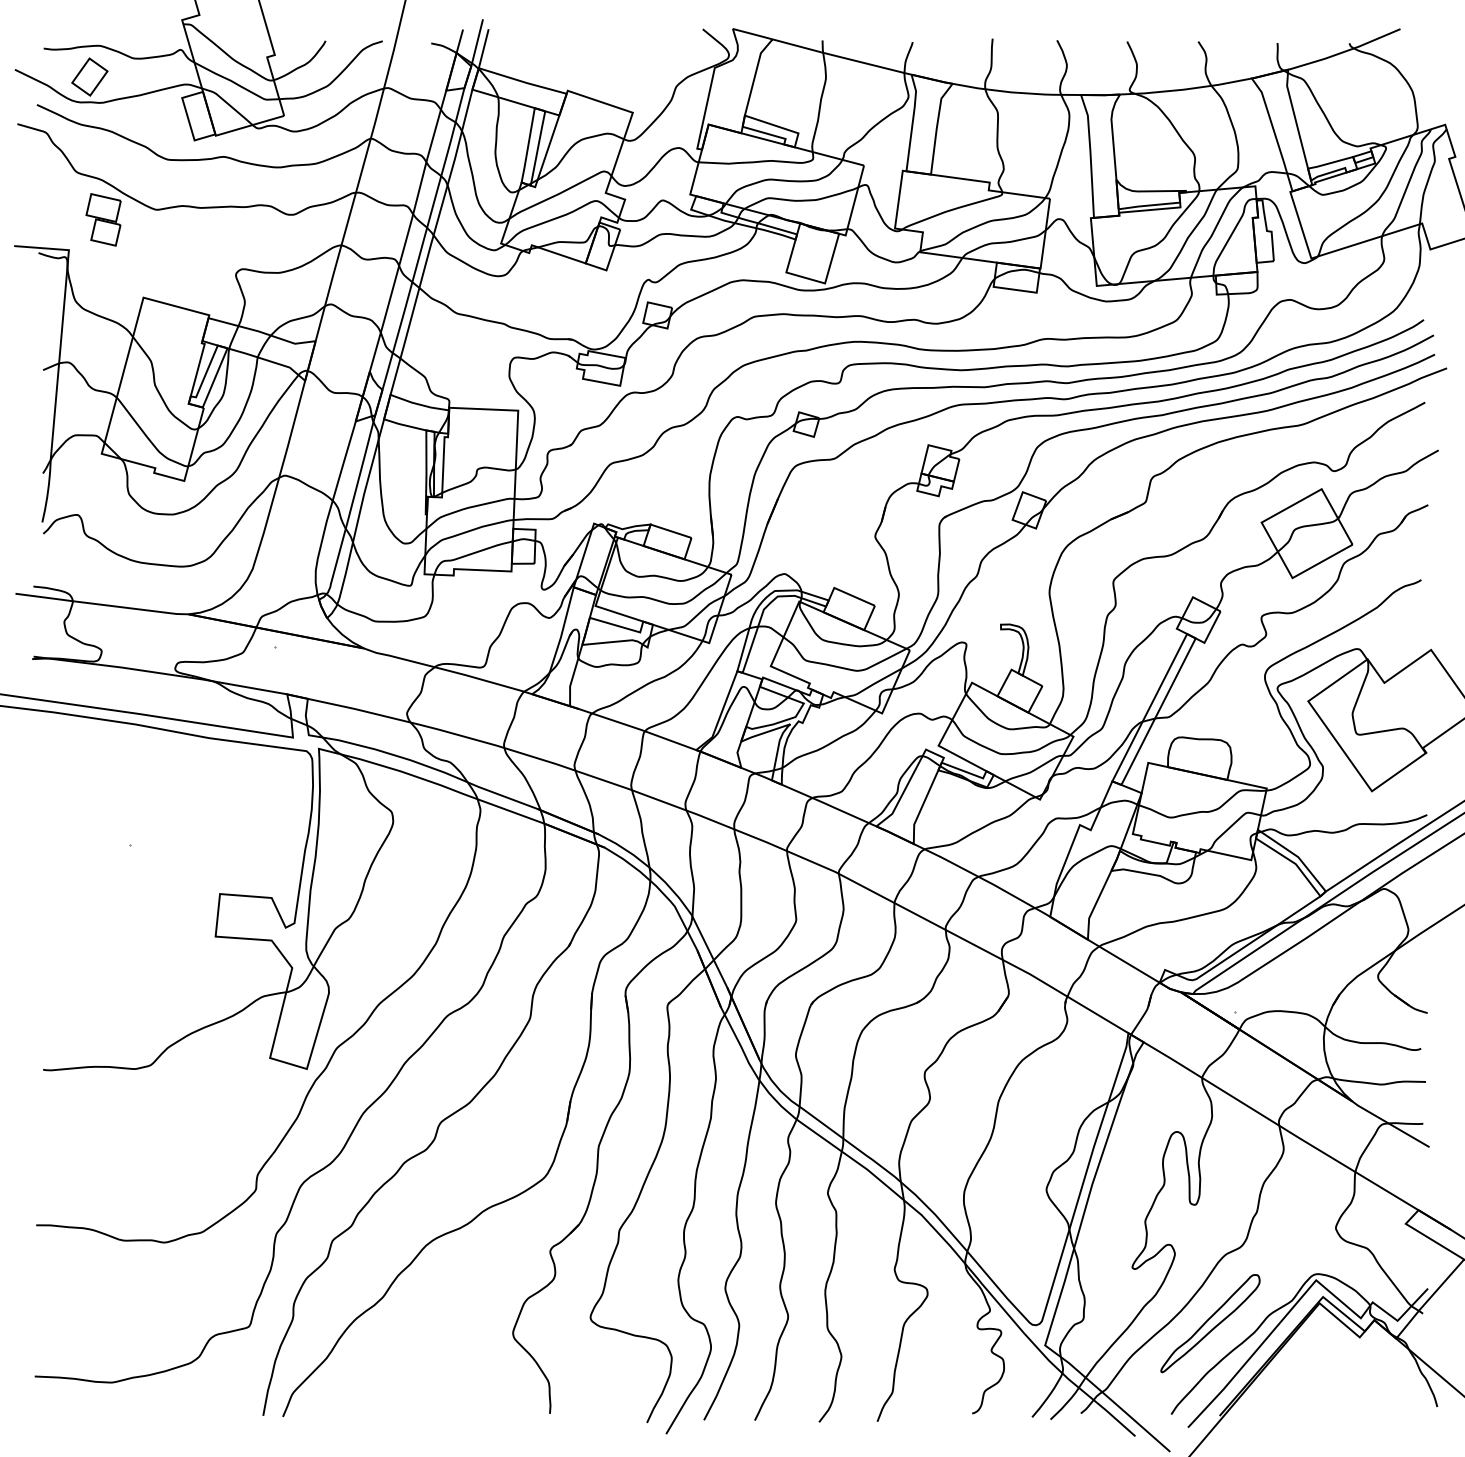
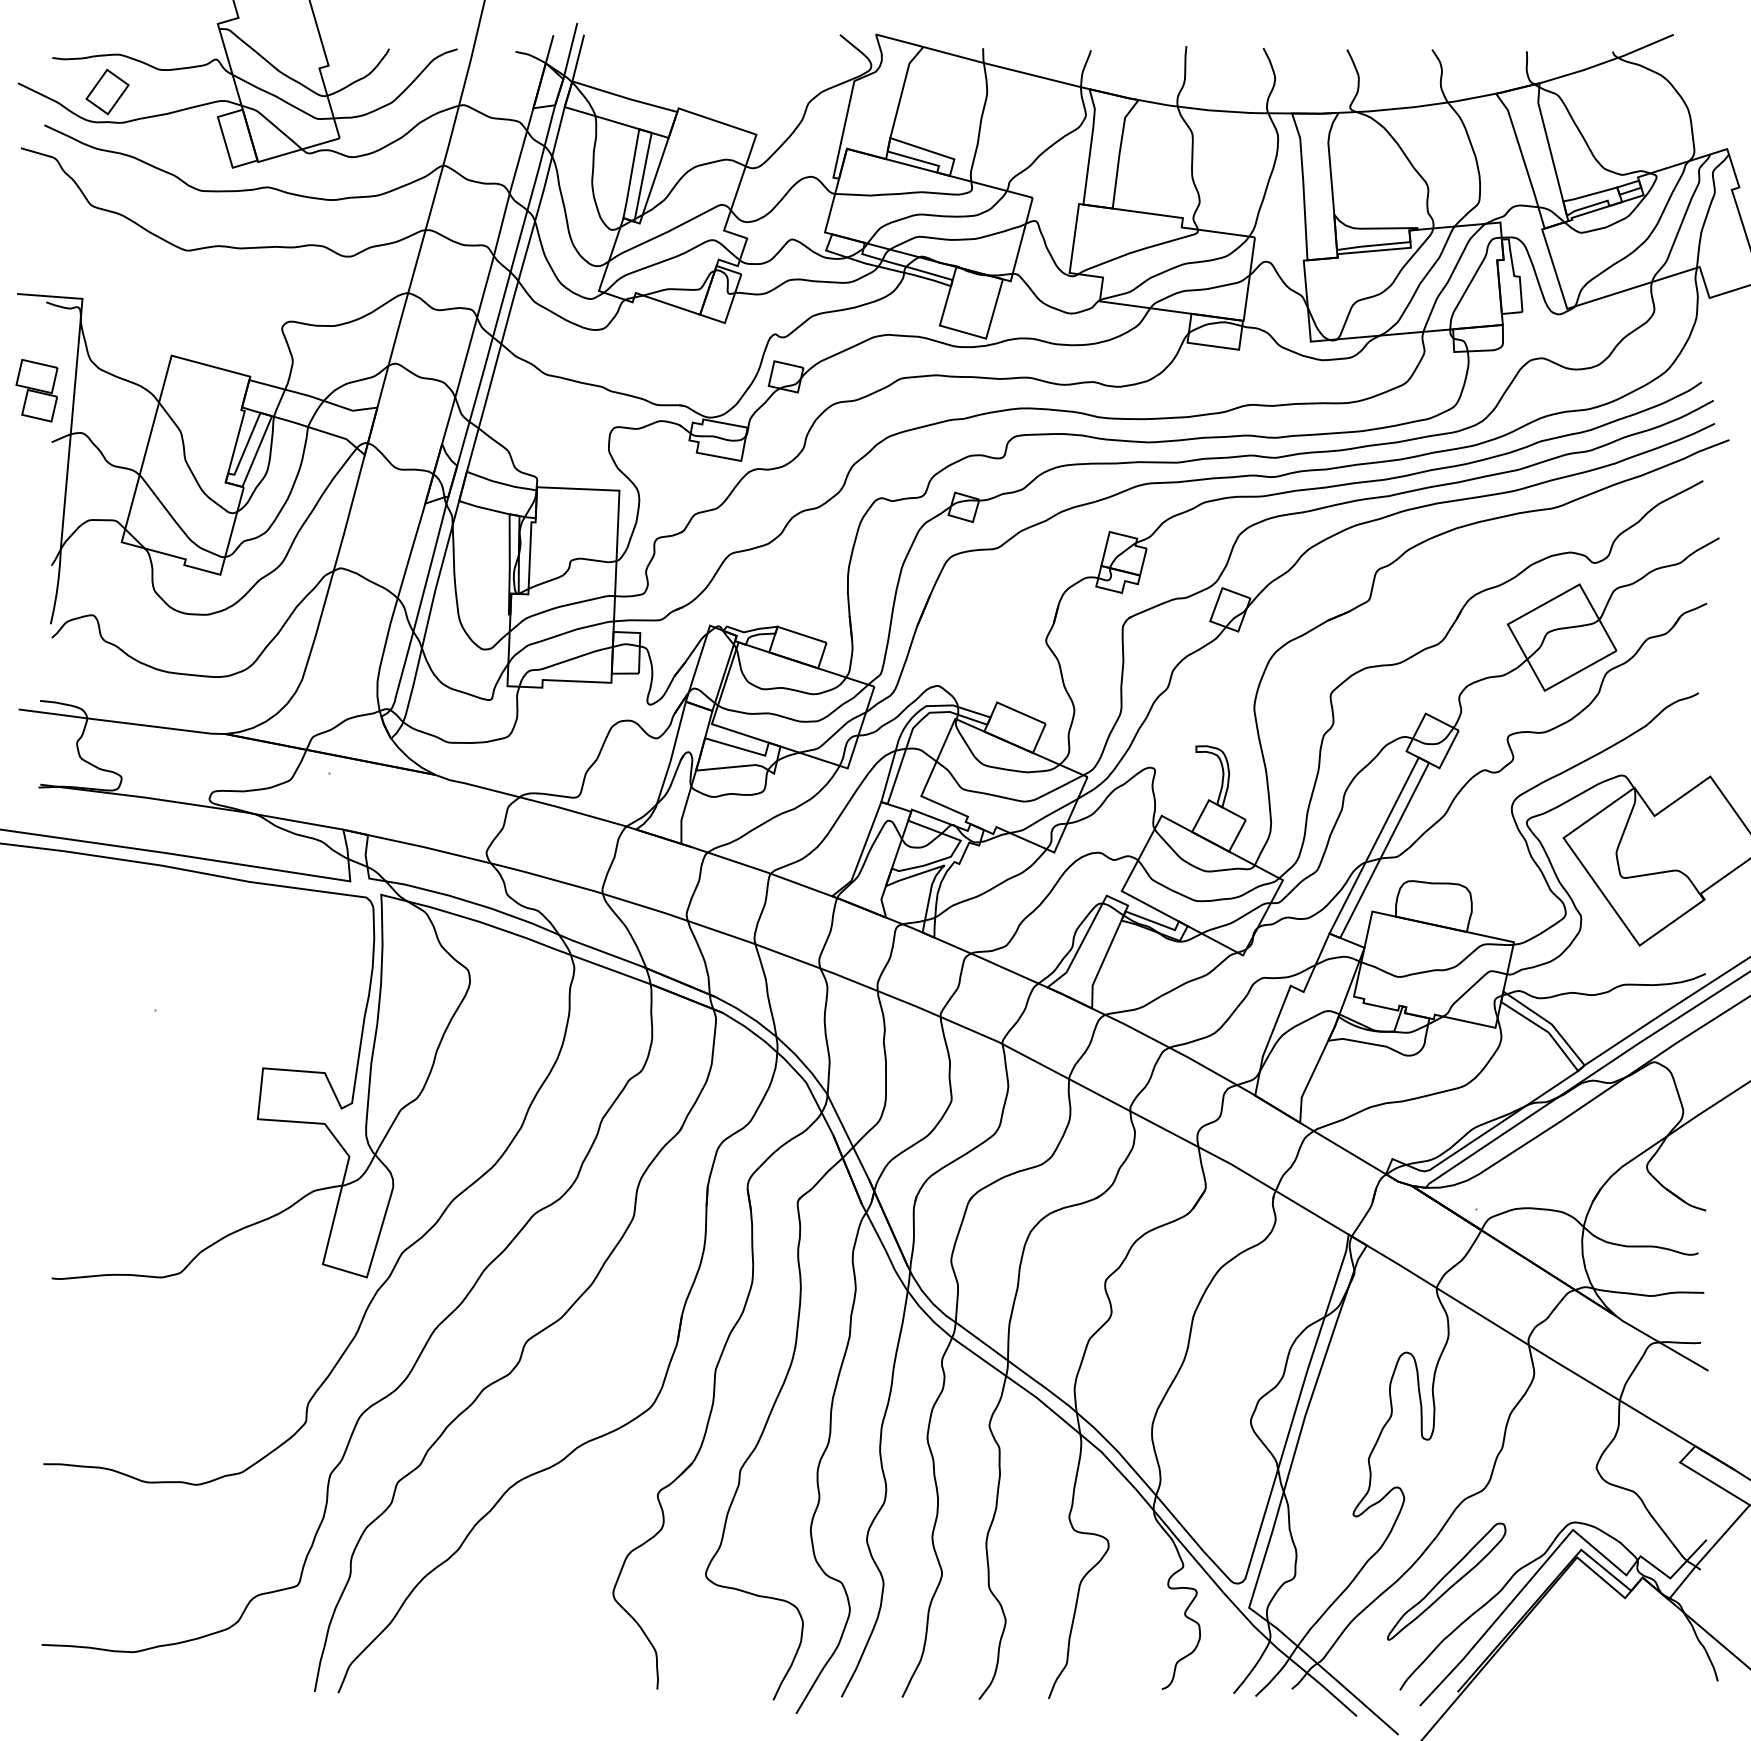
part: (103, 219) -> (36, 390), moved

